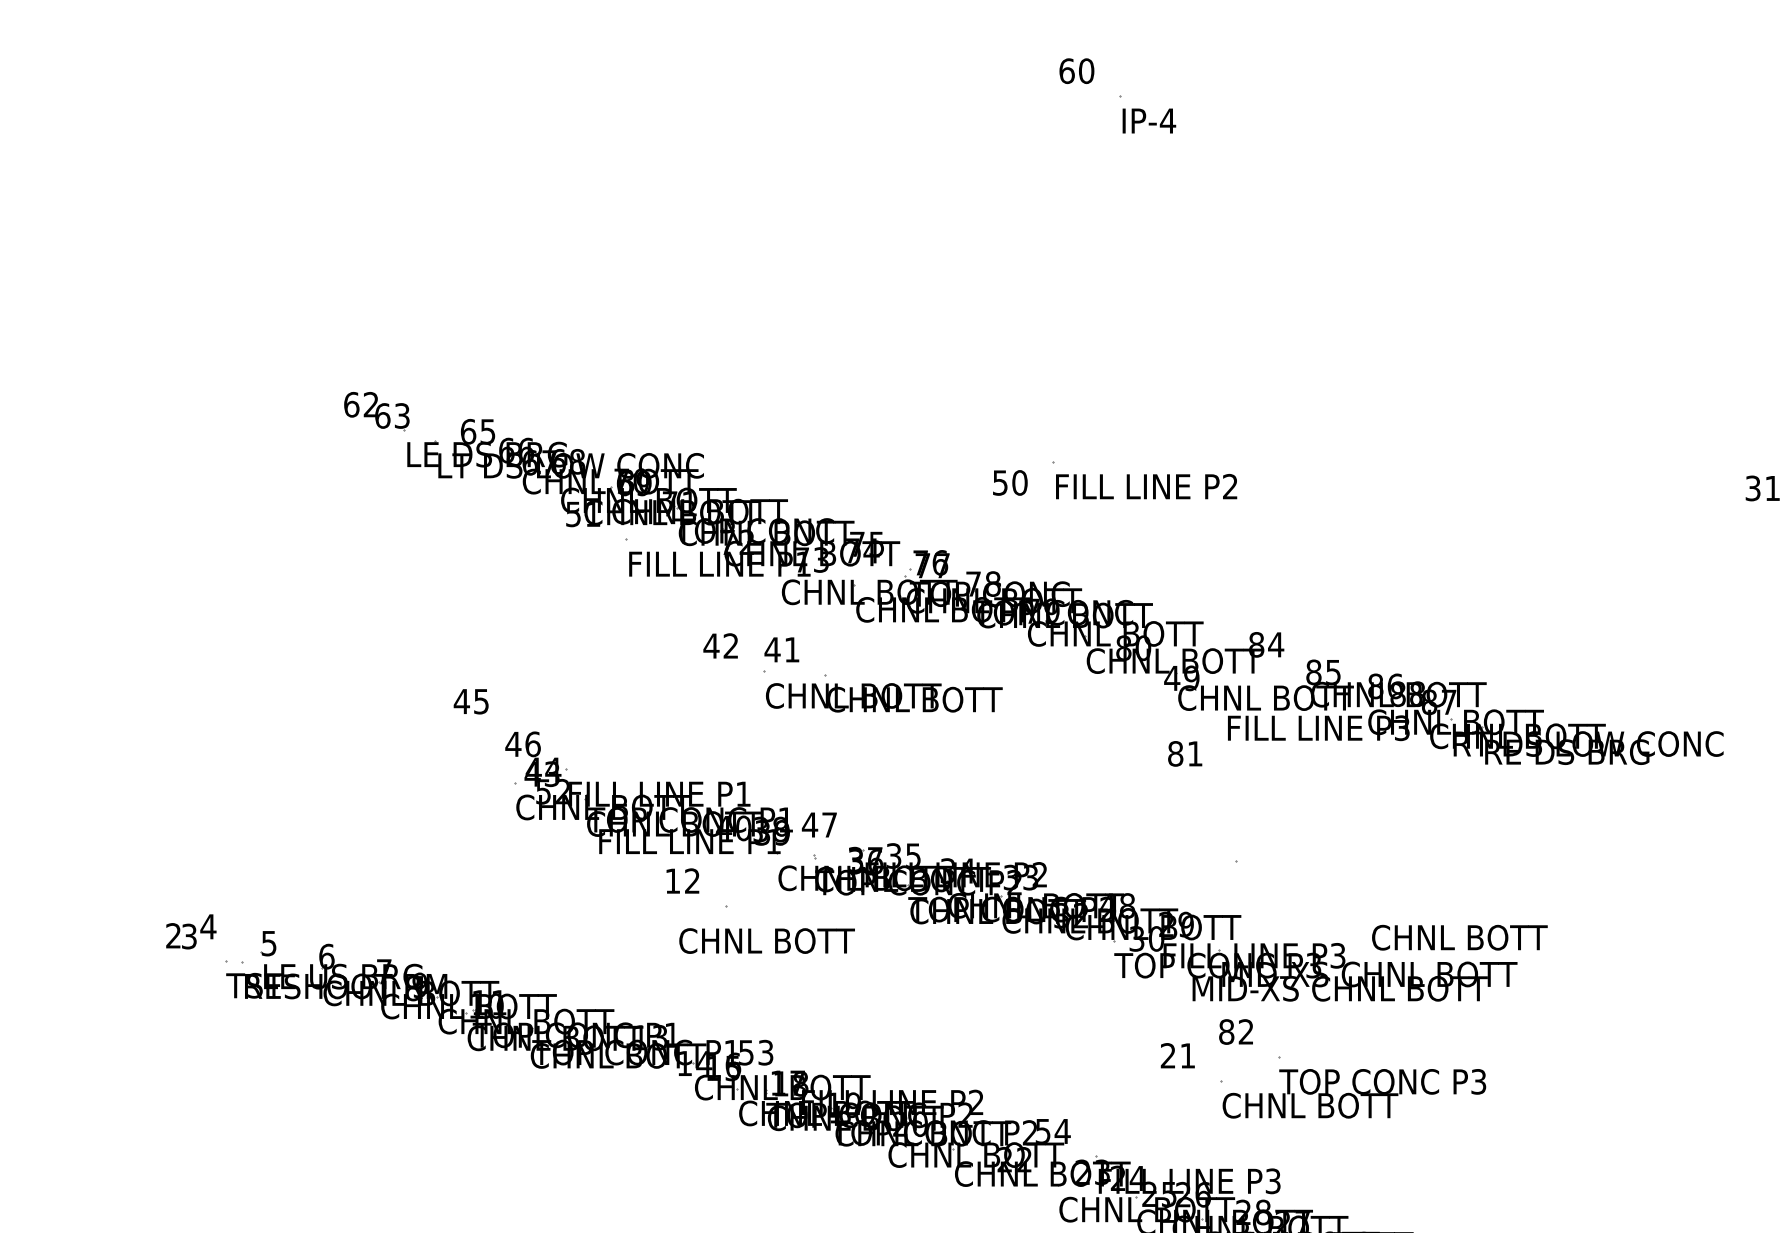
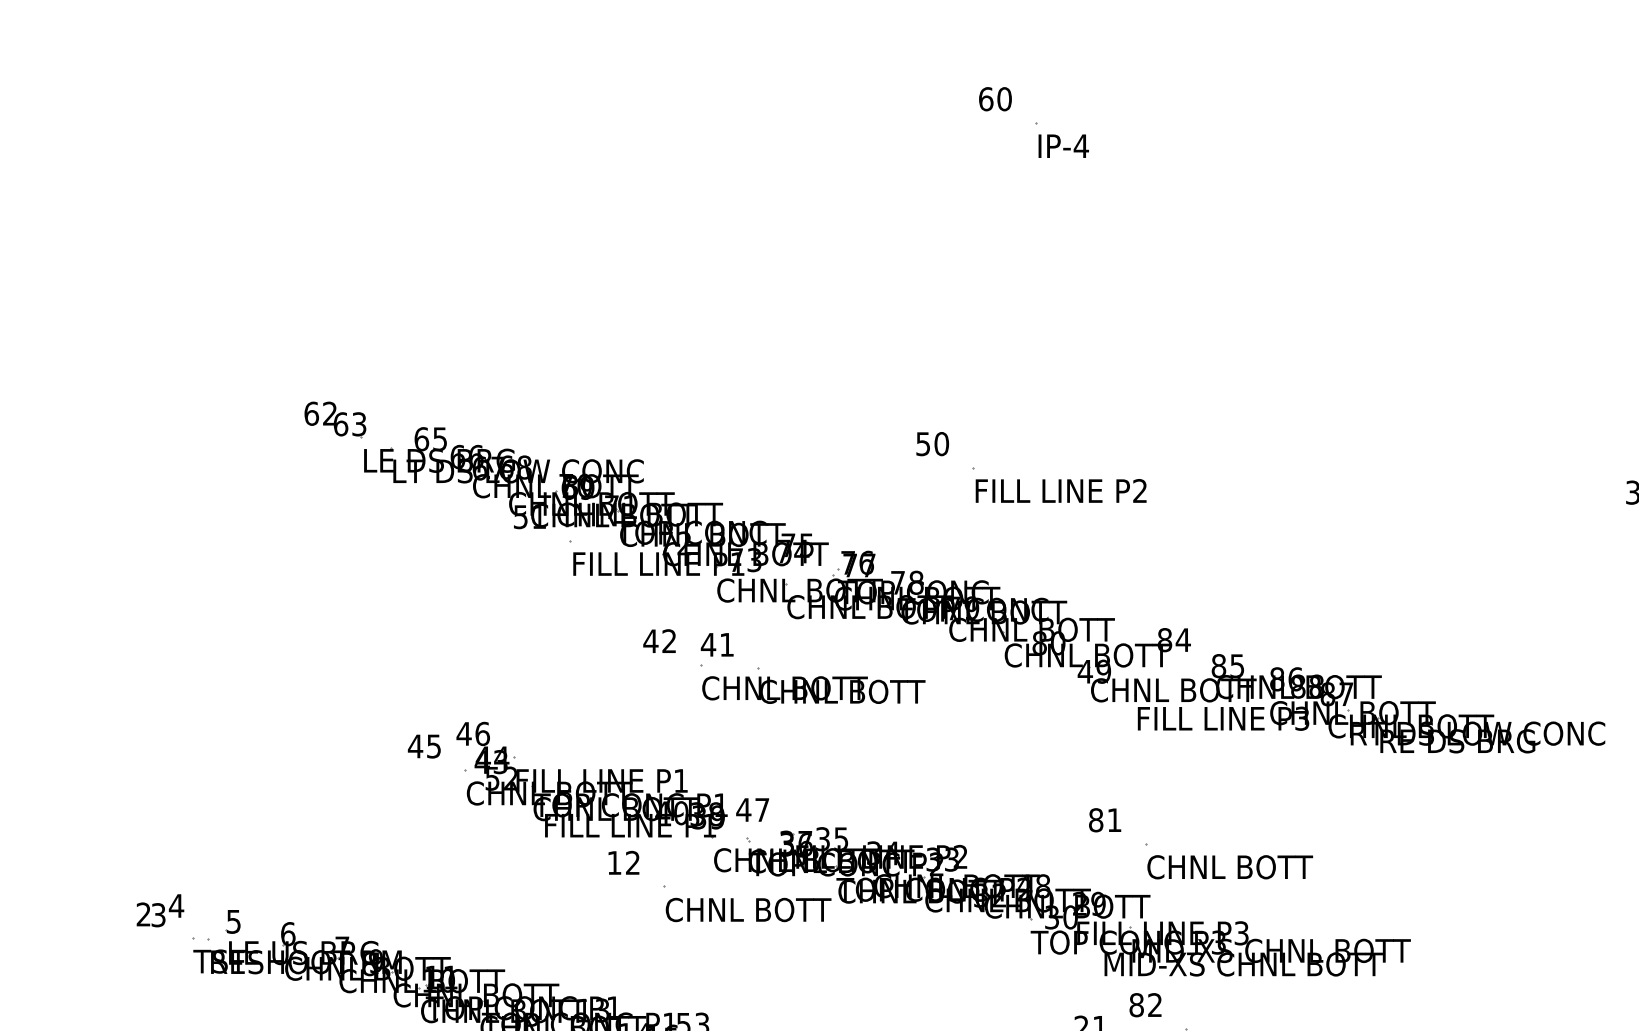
text: (1010, 482) -> (932, 443), moved
text: (470, 701) -> (423, 746), moved
text: (1185, 753) -> (1105, 819), moved
text: (1459, 937) -> (1229, 867), moved
text: (766, 940) -> (748, 909), moved

